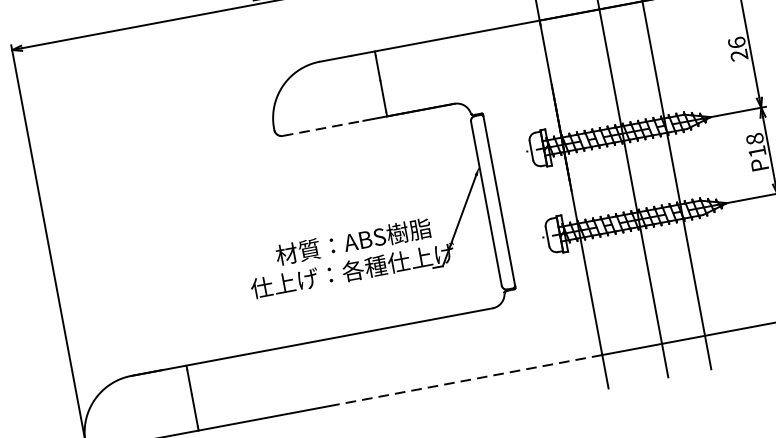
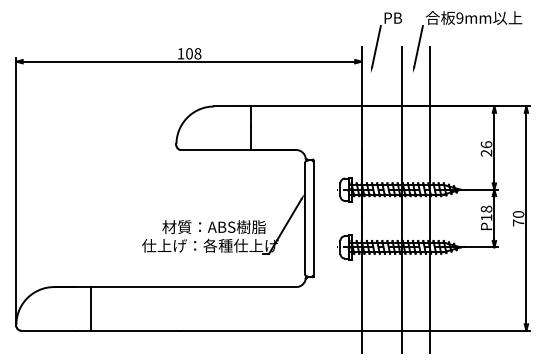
line: (323, 129) -> (208, 150), dashed -> solid
line: (464, 380) -> (269, 330), dashed -> solid

